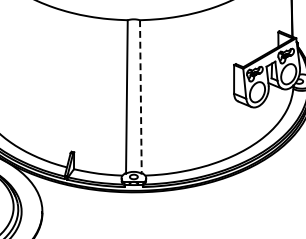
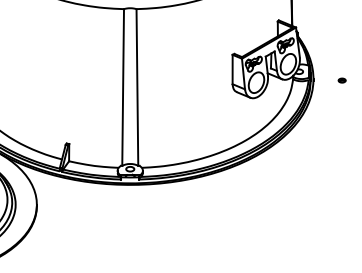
line: (140, 96) -> (137, 87), dashed -> solid

